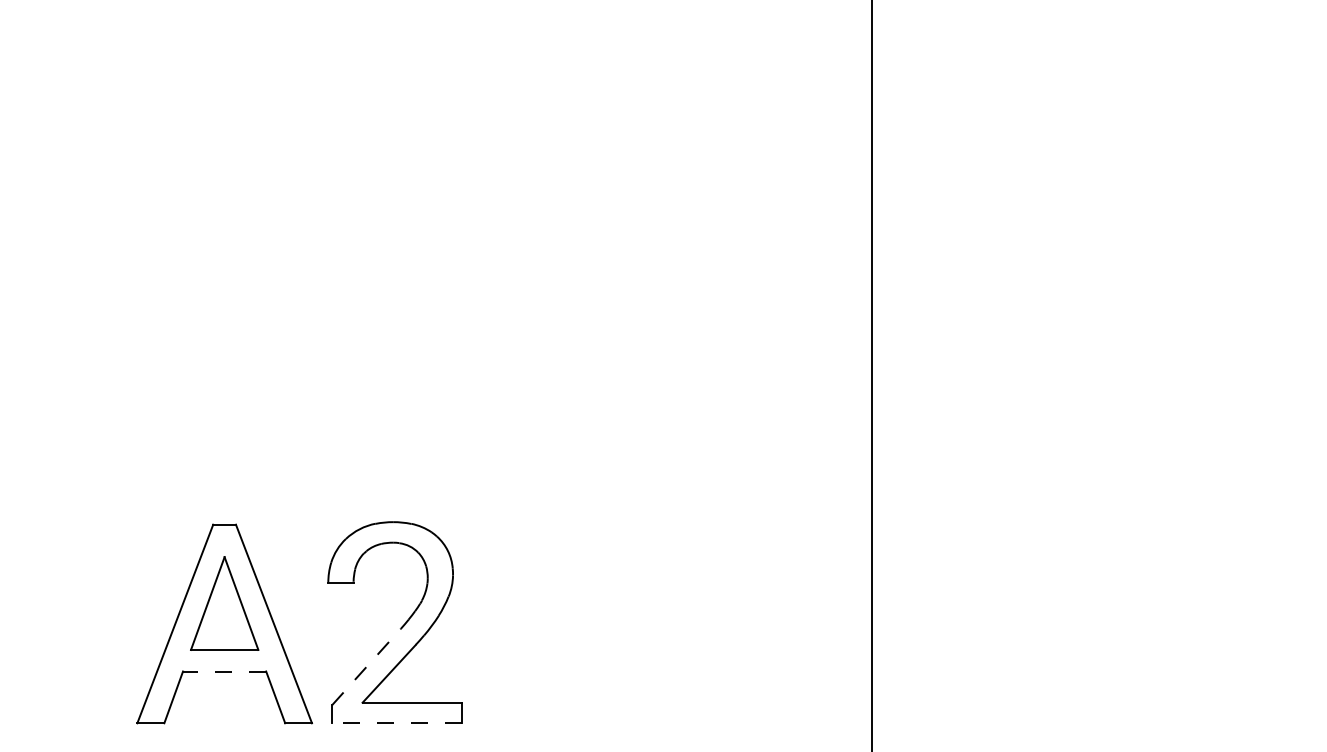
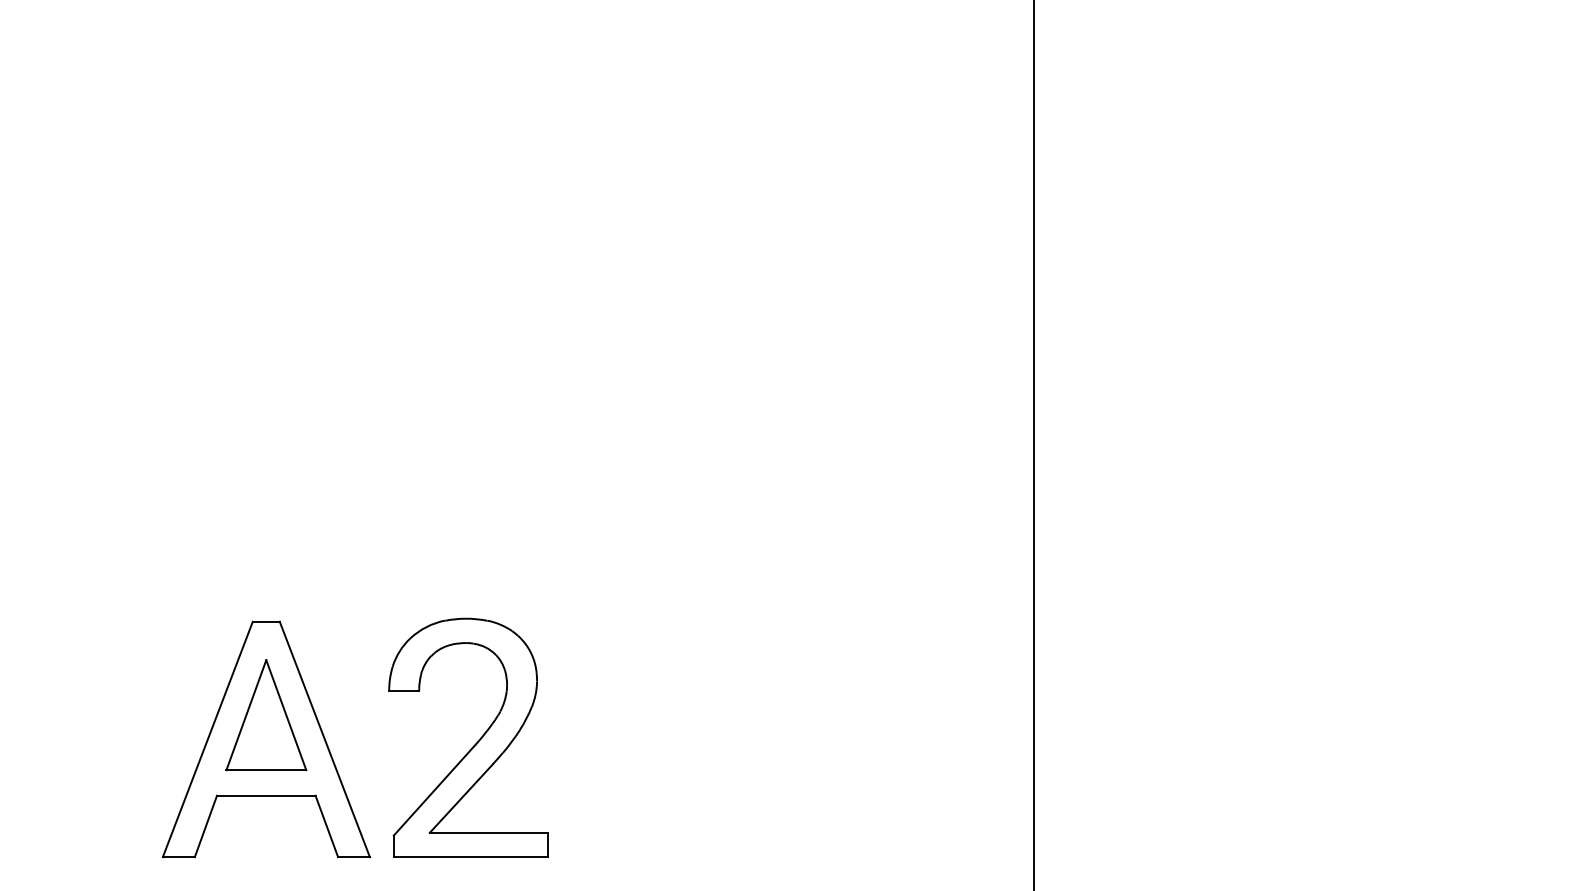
line: (366, 666) -> (434, 789), dashed -> solid
line: (224, 671) -> (266, 795), dashed -> solid
line: (396, 723) -> (470, 857), dashed -> solid

